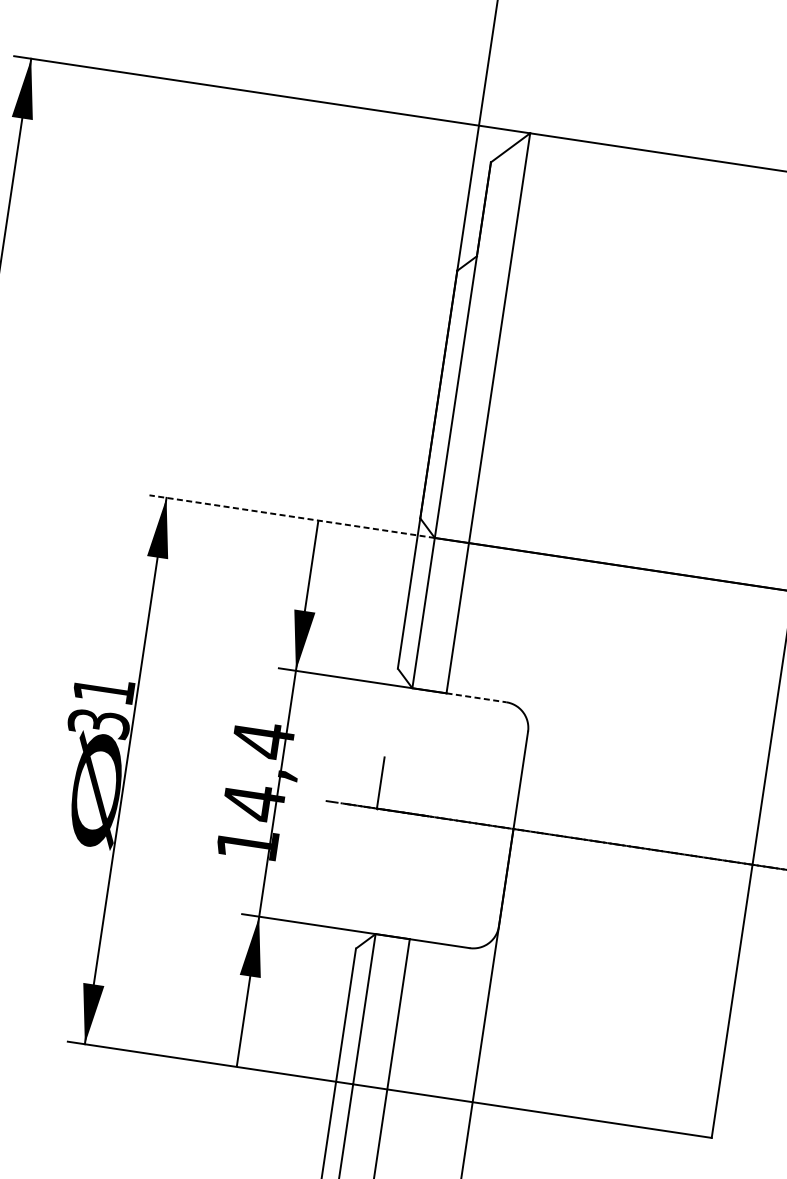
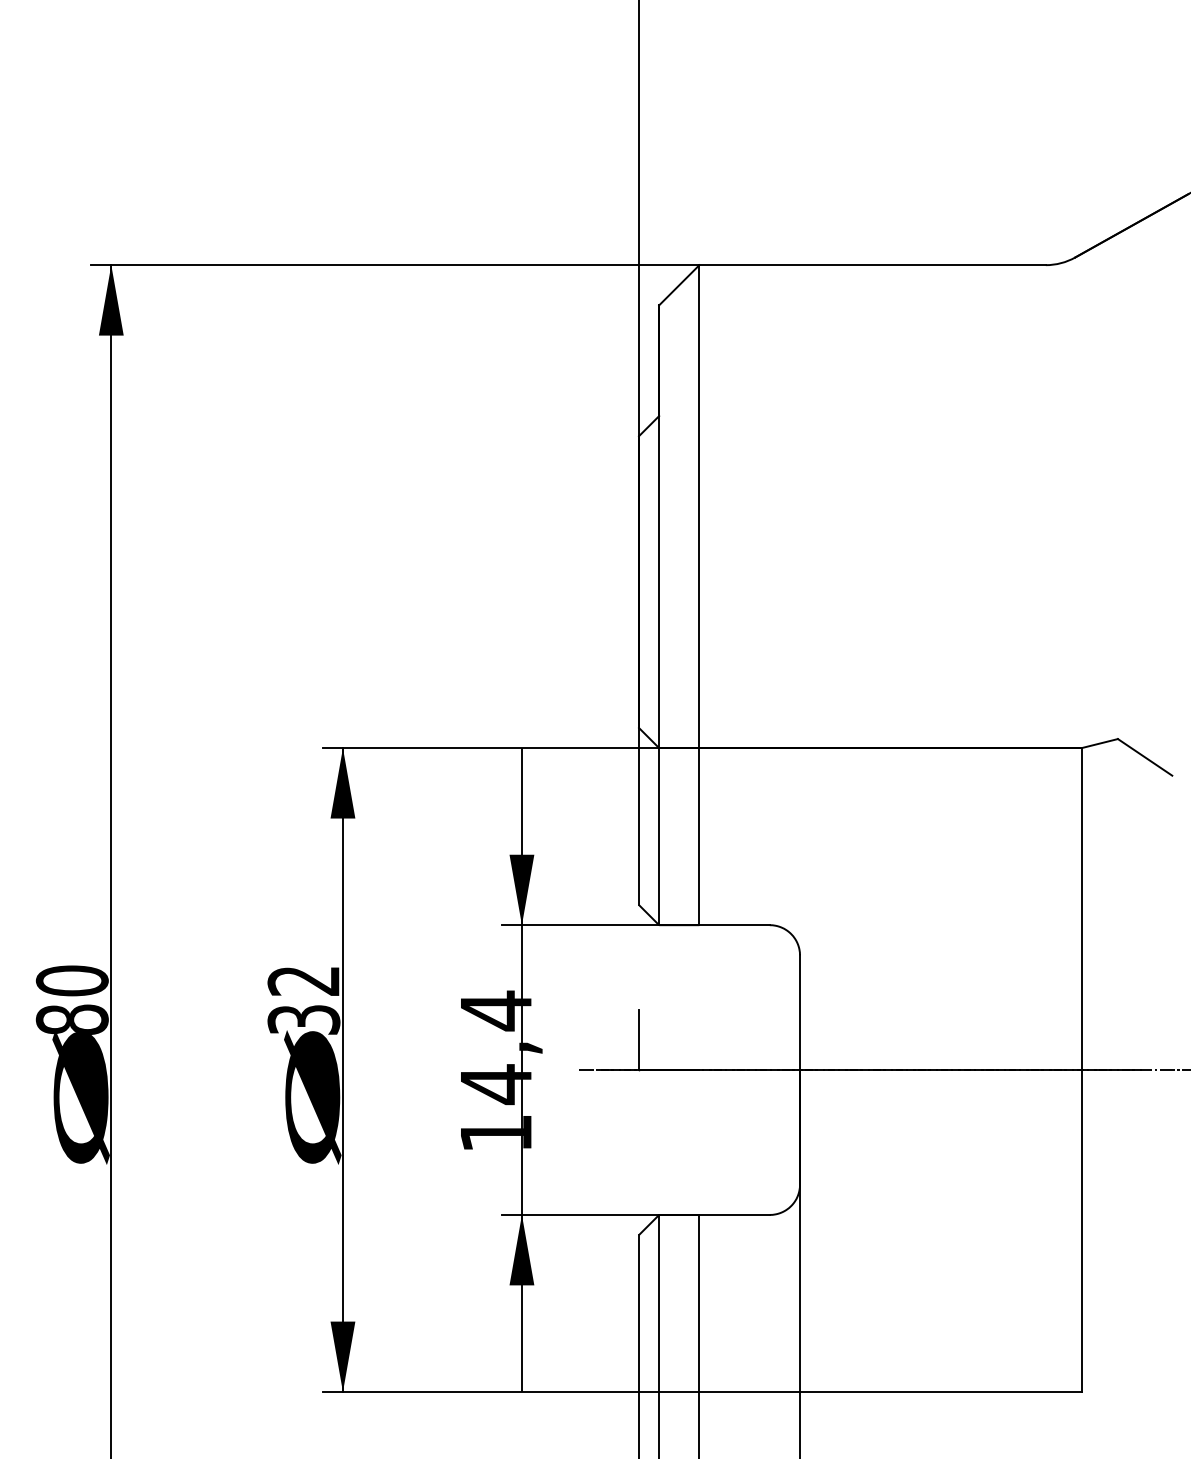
line: (291, 516) -> (490, 748), dashed -> solid
text: (103, 690) -> (303, 981), 31 -> 32
line: (477, 698) -> (735, 925), dashed -> solid

